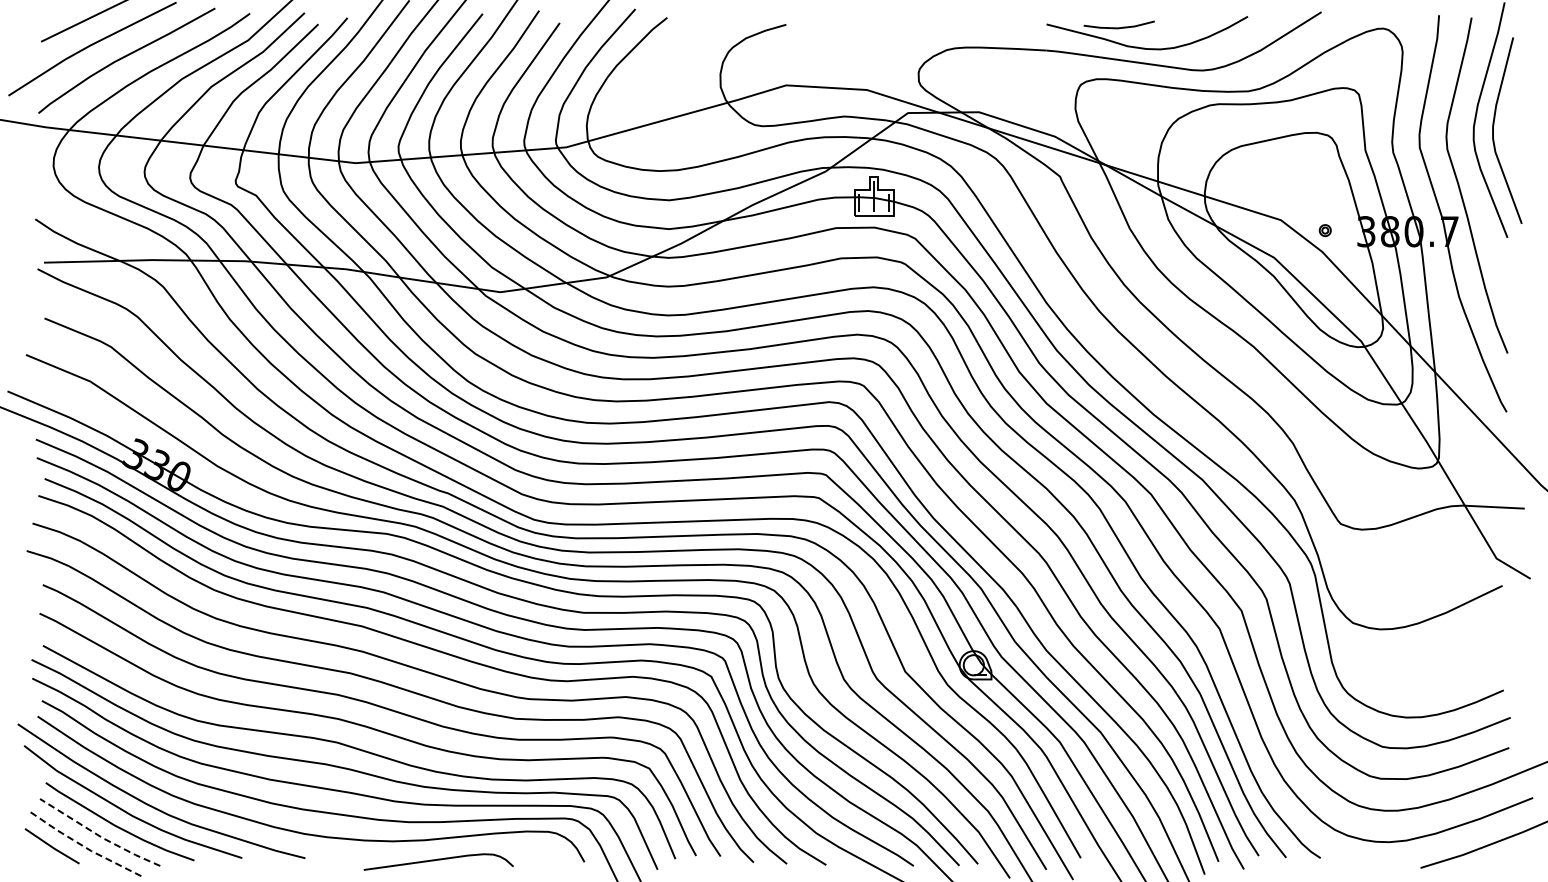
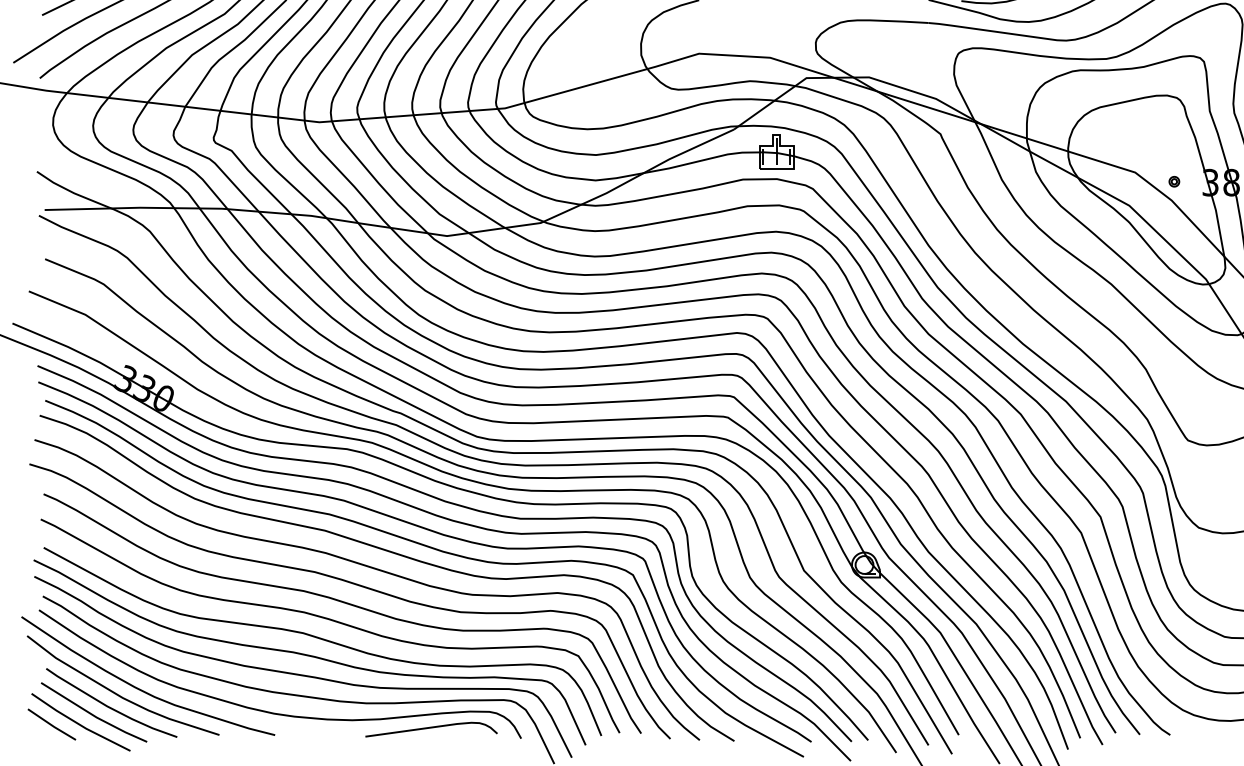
line: (98, 835) -> (92, 715), dashed -> solid
line: (83, 846) -> (79, 724), dashed -> solid
curve: (438, 860) -> (431, 728), moved

